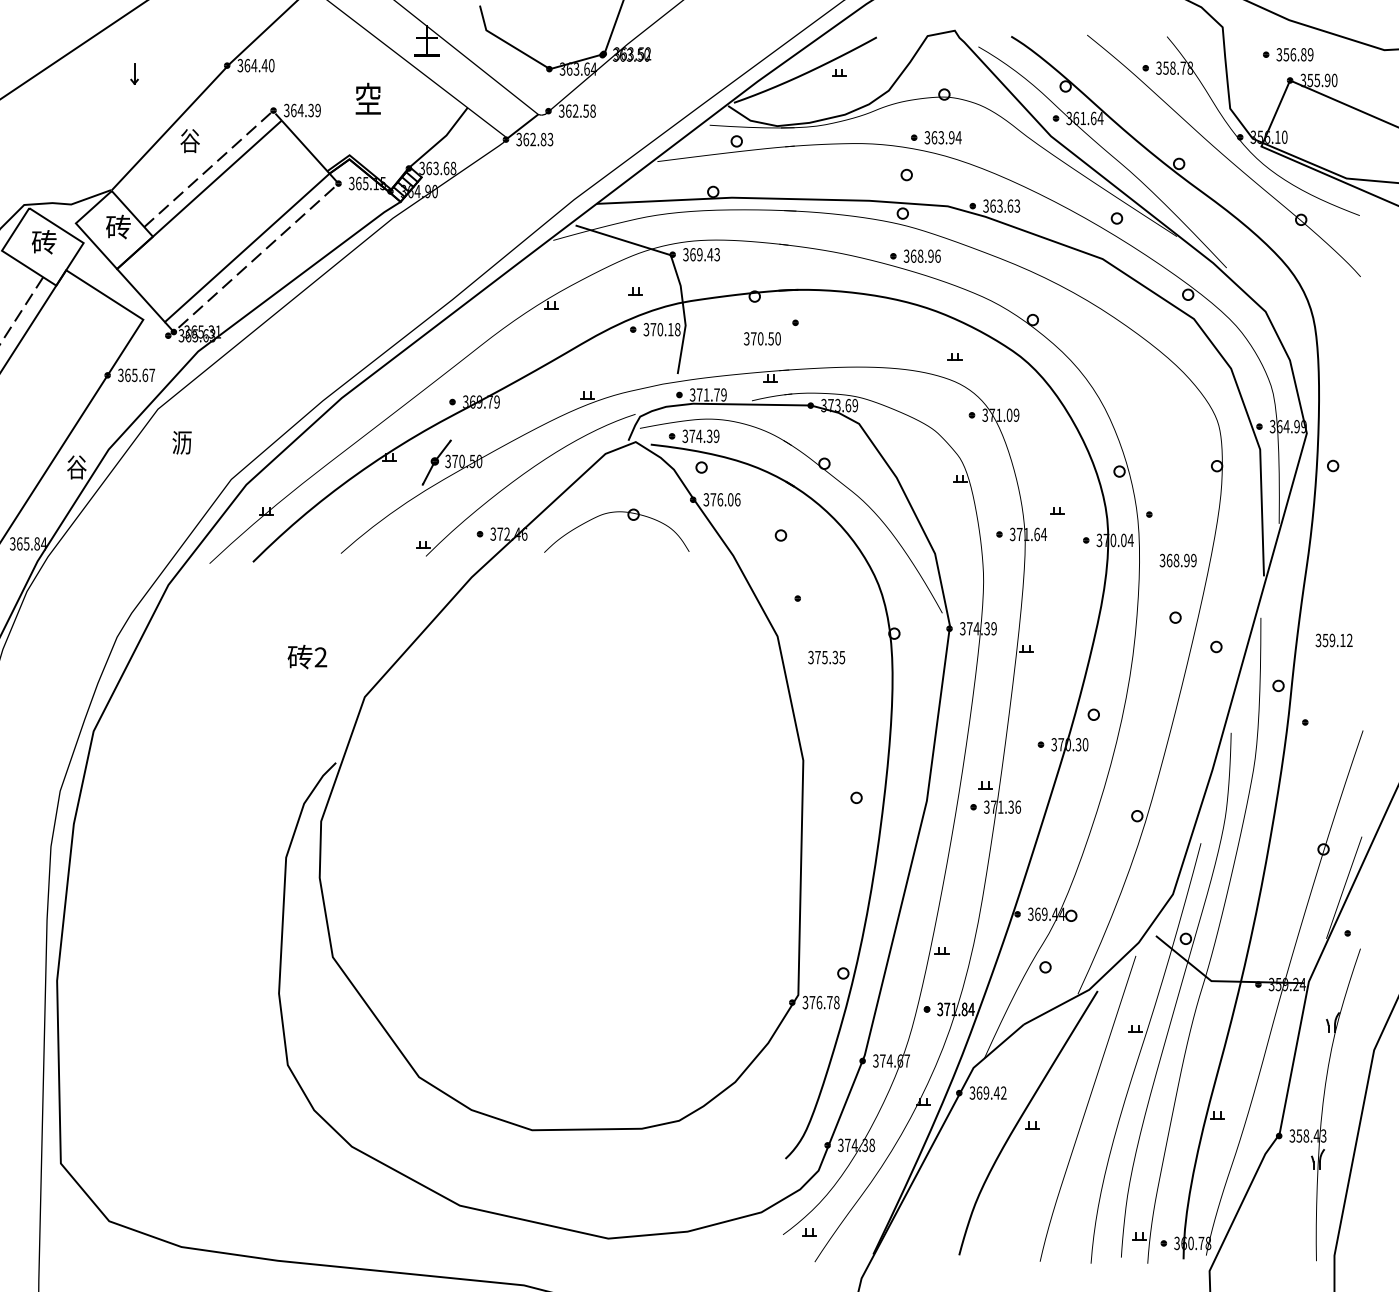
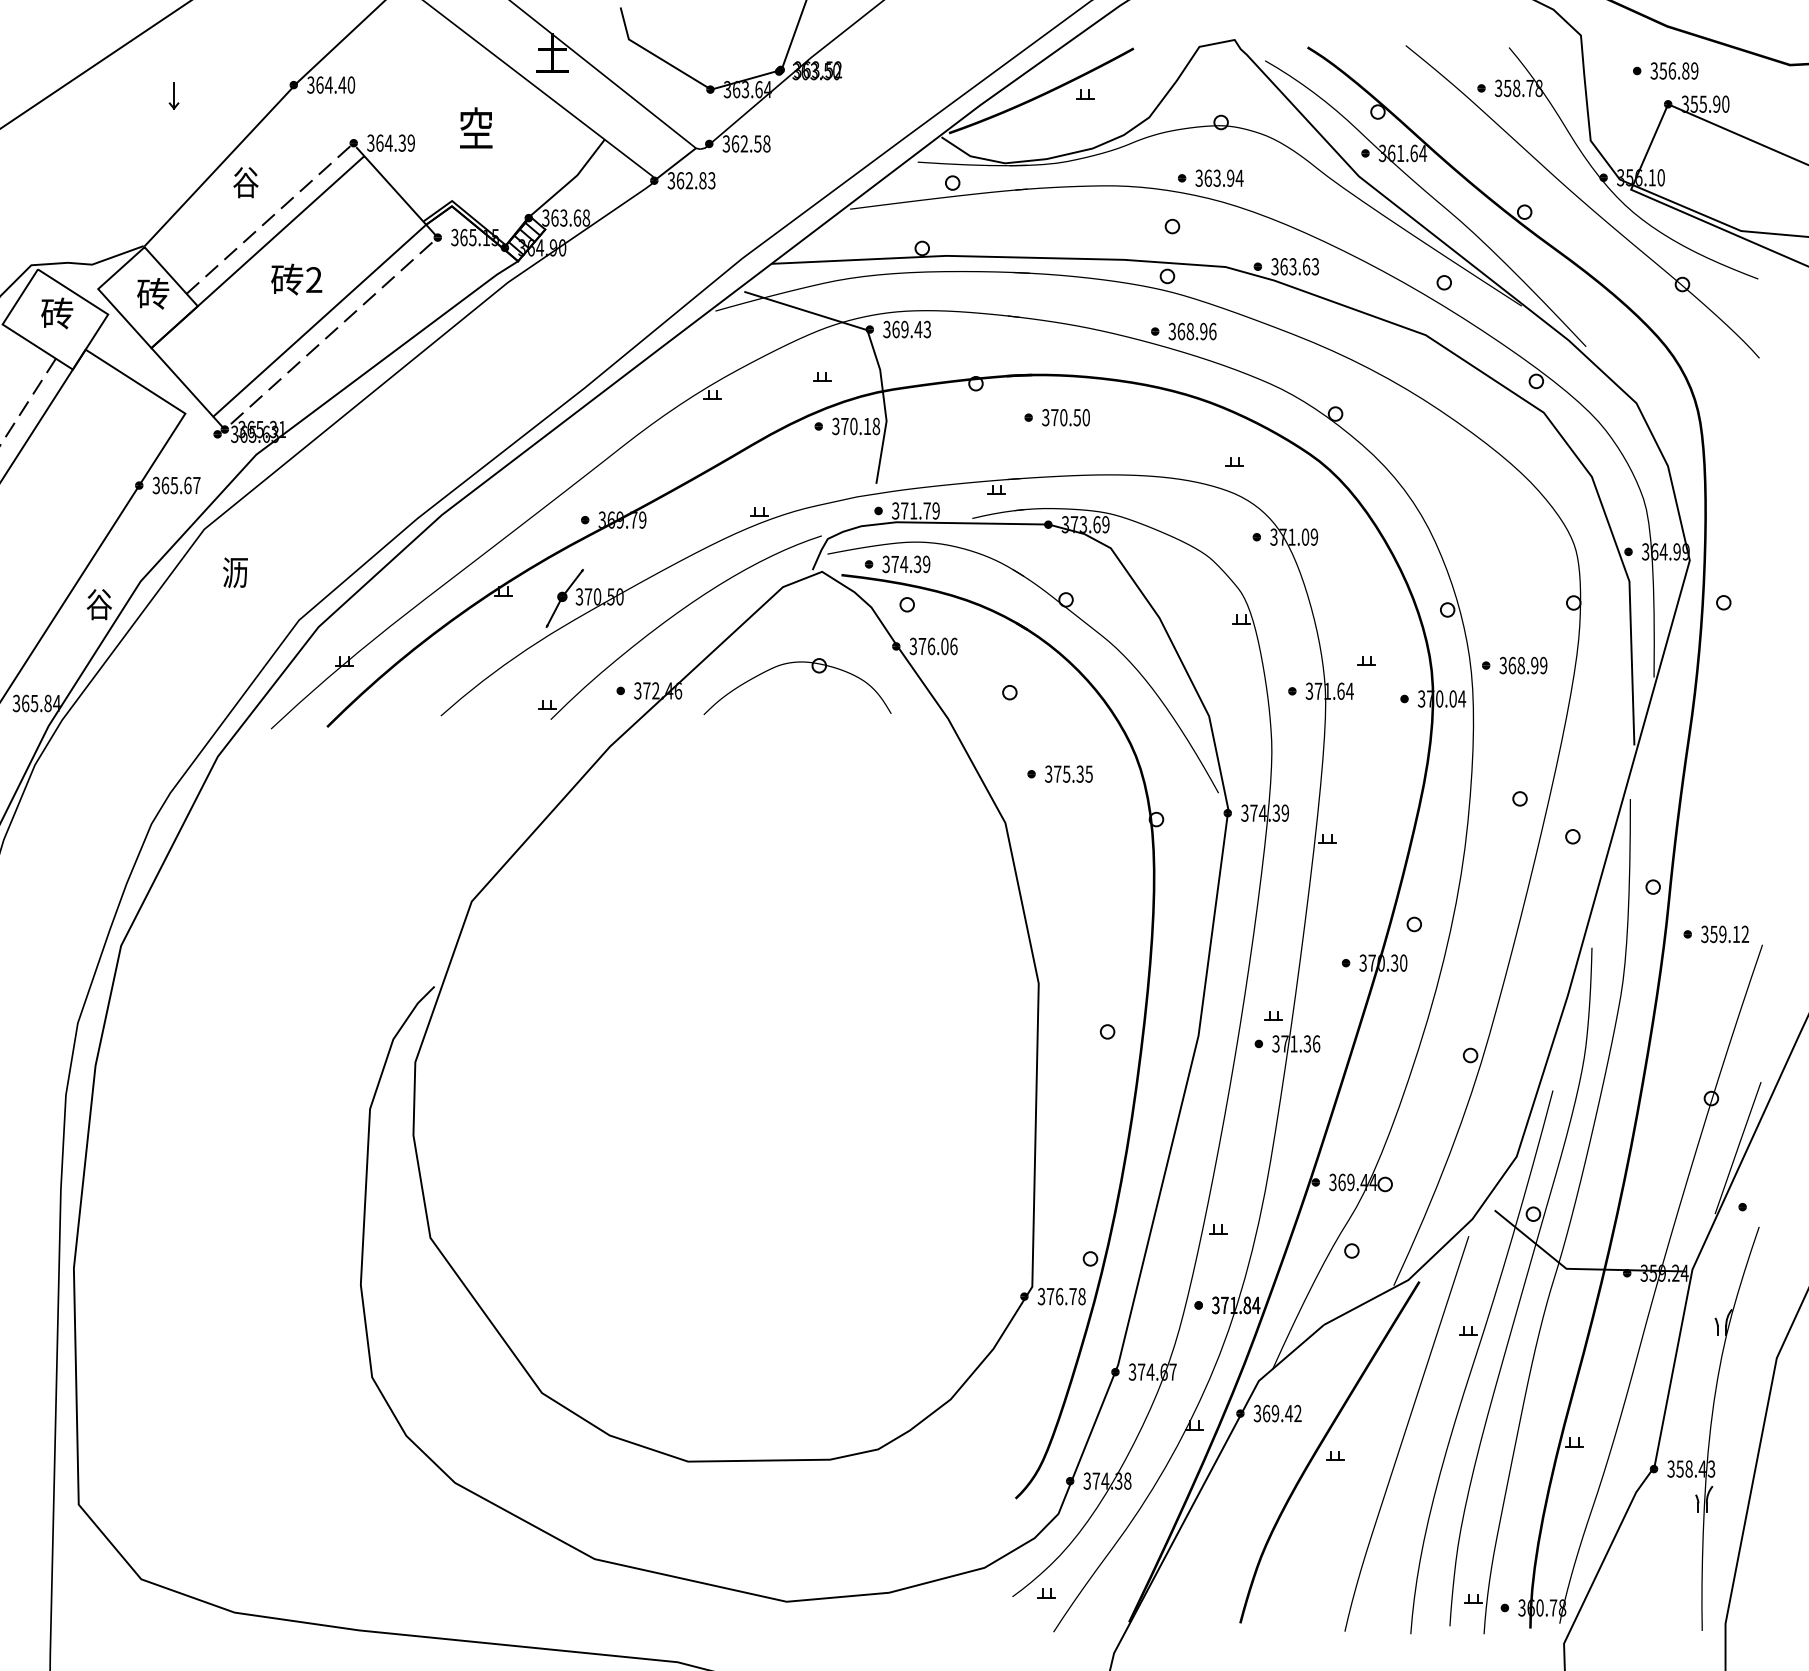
text: (762, 338) -> (1066, 417), moved
text: (1177, 560) -> (1522, 665), moved
text: (1333, 640) -> (1724, 934), moved
text: (307, 656) -> (296, 278), moved
text: (826, 657) -> (1068, 774), moved

